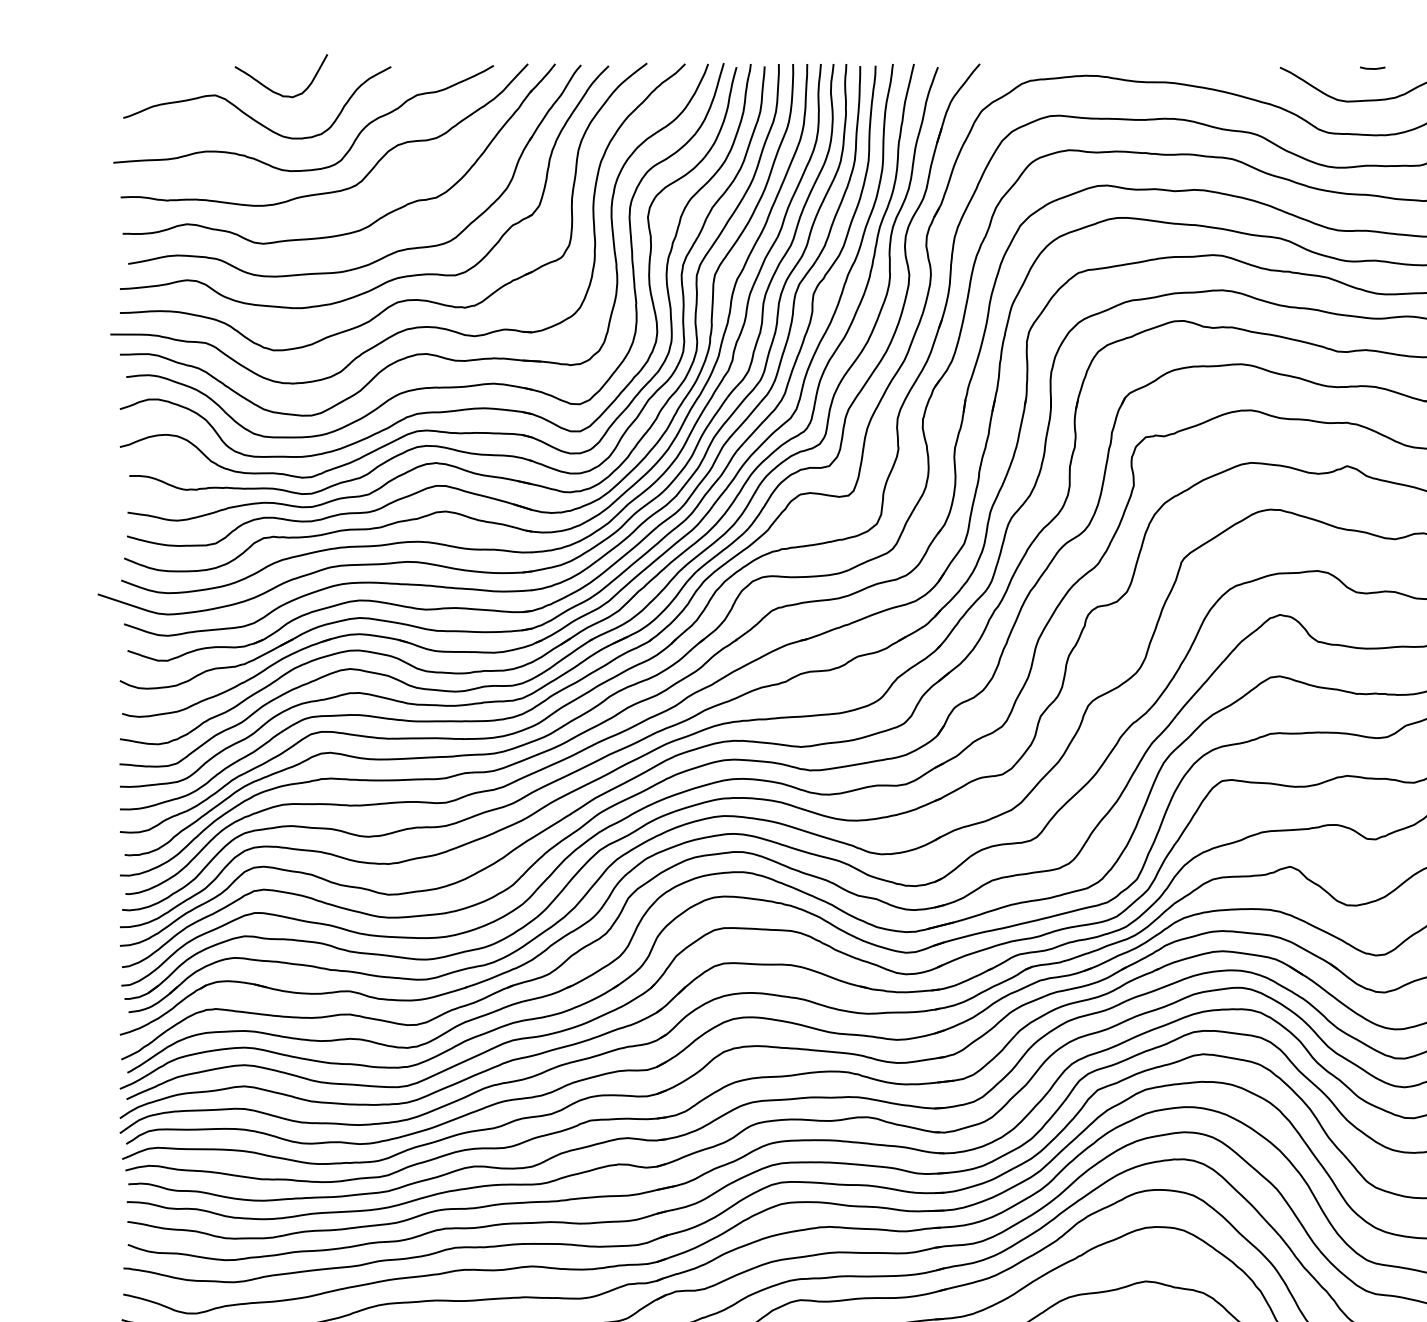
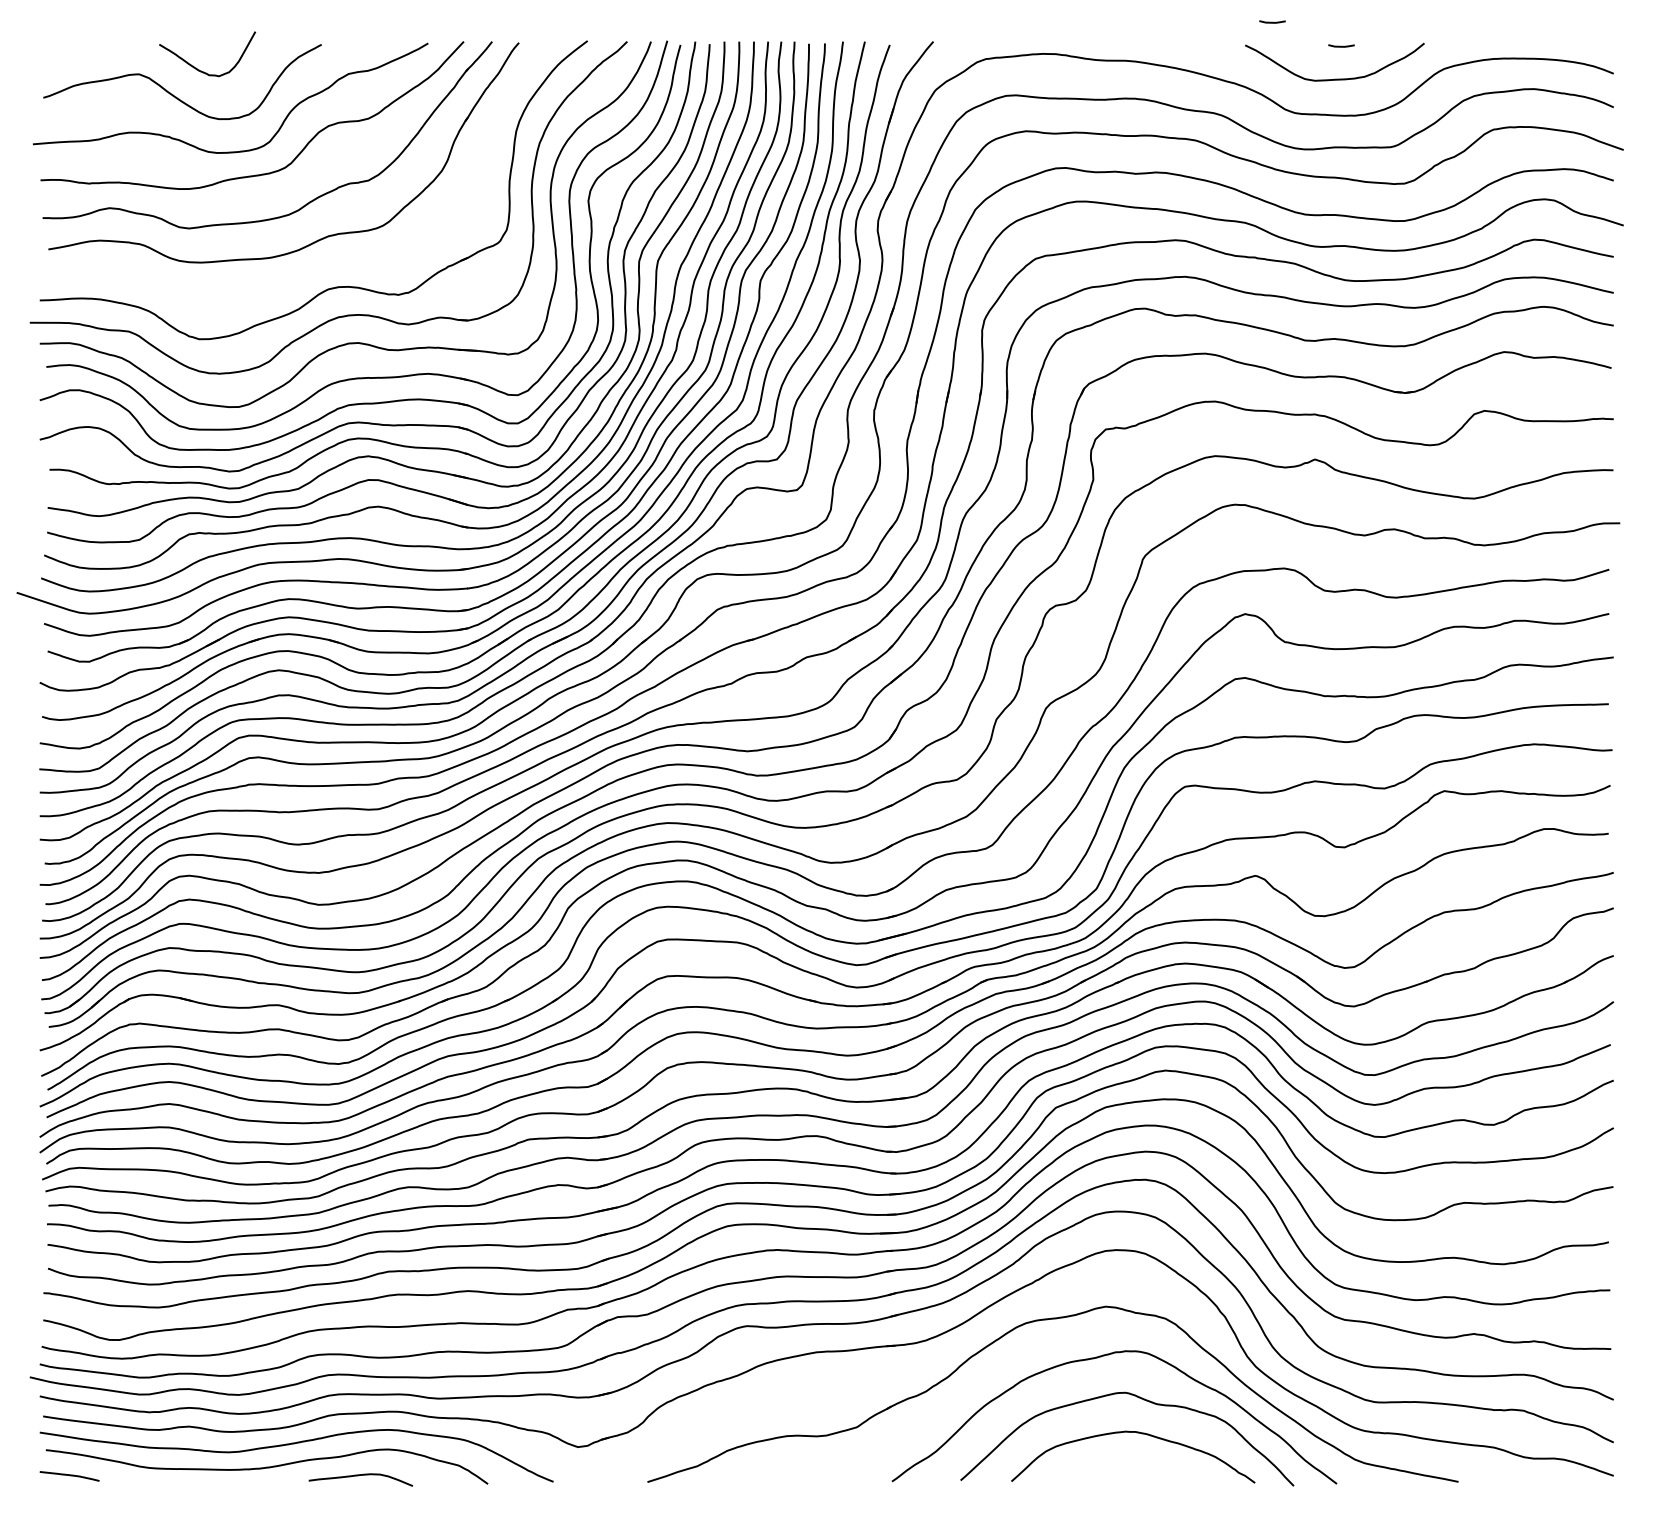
line: (1306, 44) -> (1272, 21), added
part: (395, 277) -> (326, 263), removed

